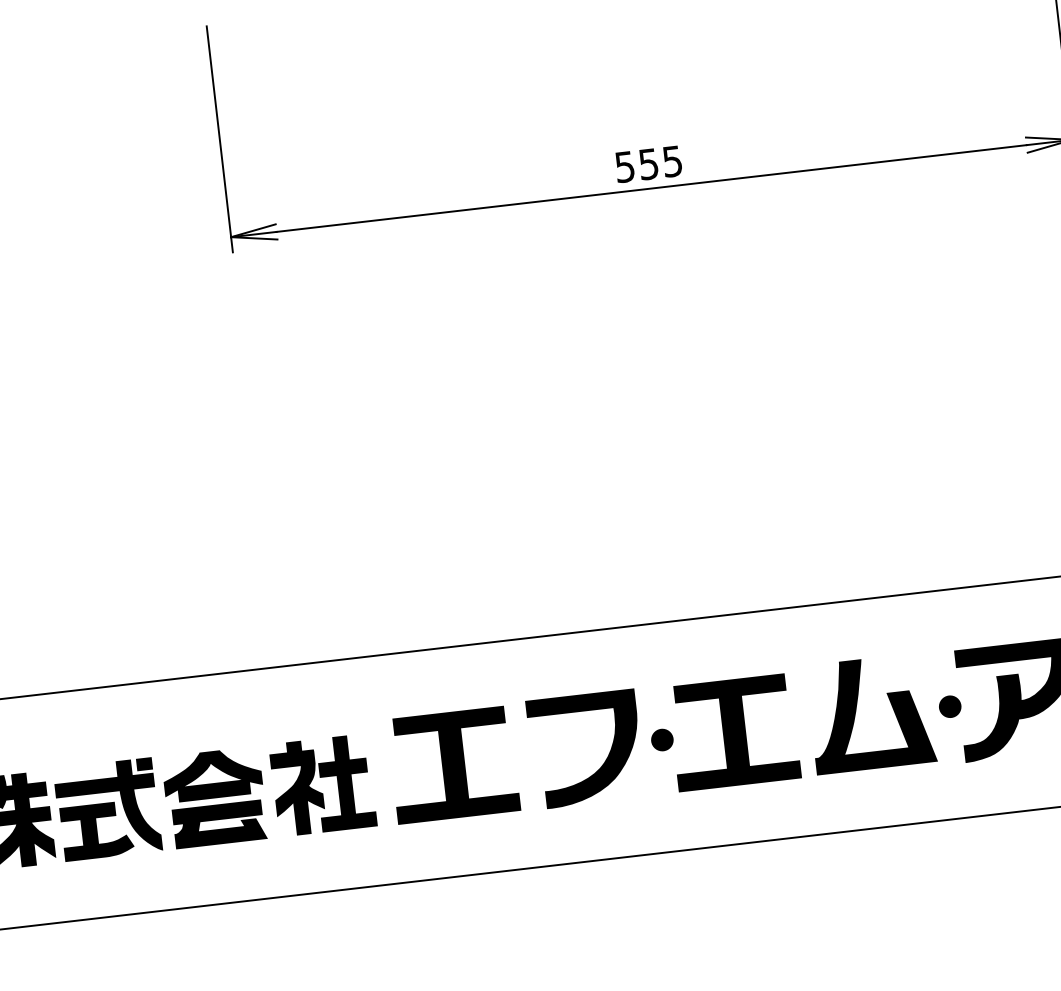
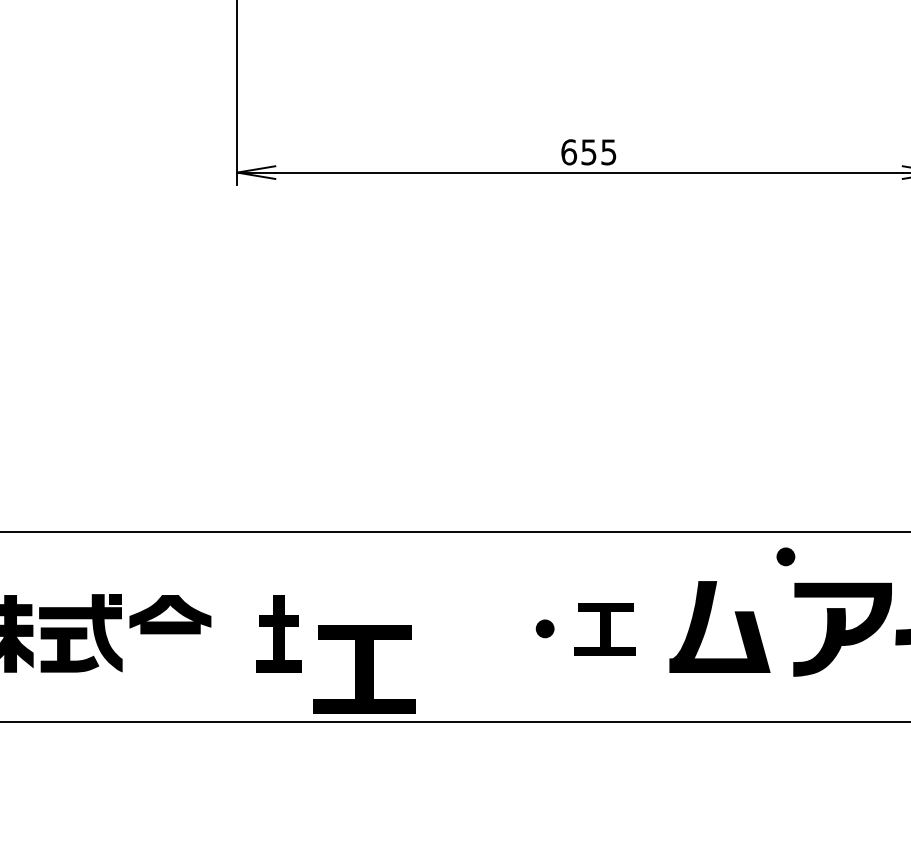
text: (625, 167) -> (569, 152), 555 -> 655
part: (949, 706) -> (785, 556), moved
part: (734, 732) -> (605, 629), size x0.6
fill: (585, 748) -> (480, 628), removed
part: (453, 764) -> (364, 669), moved
fill: (297, 787) -> (239, 633), removed
fill: (219, 823) -> (171, 655), removed

